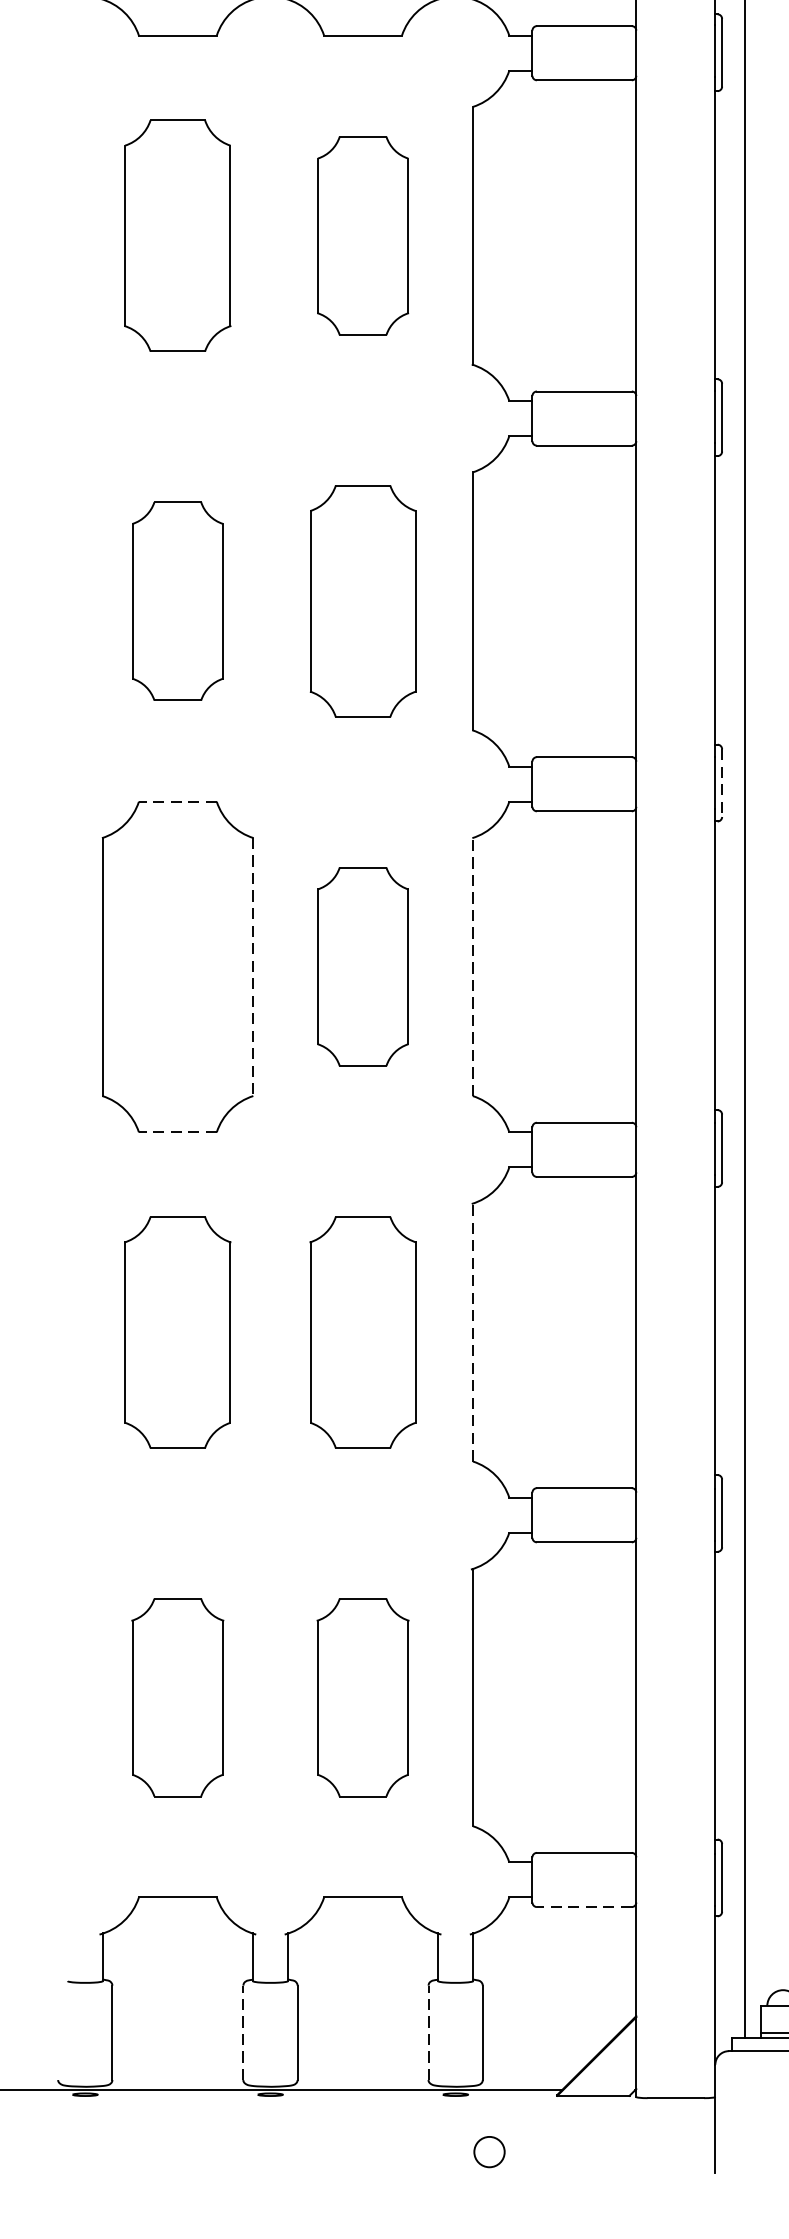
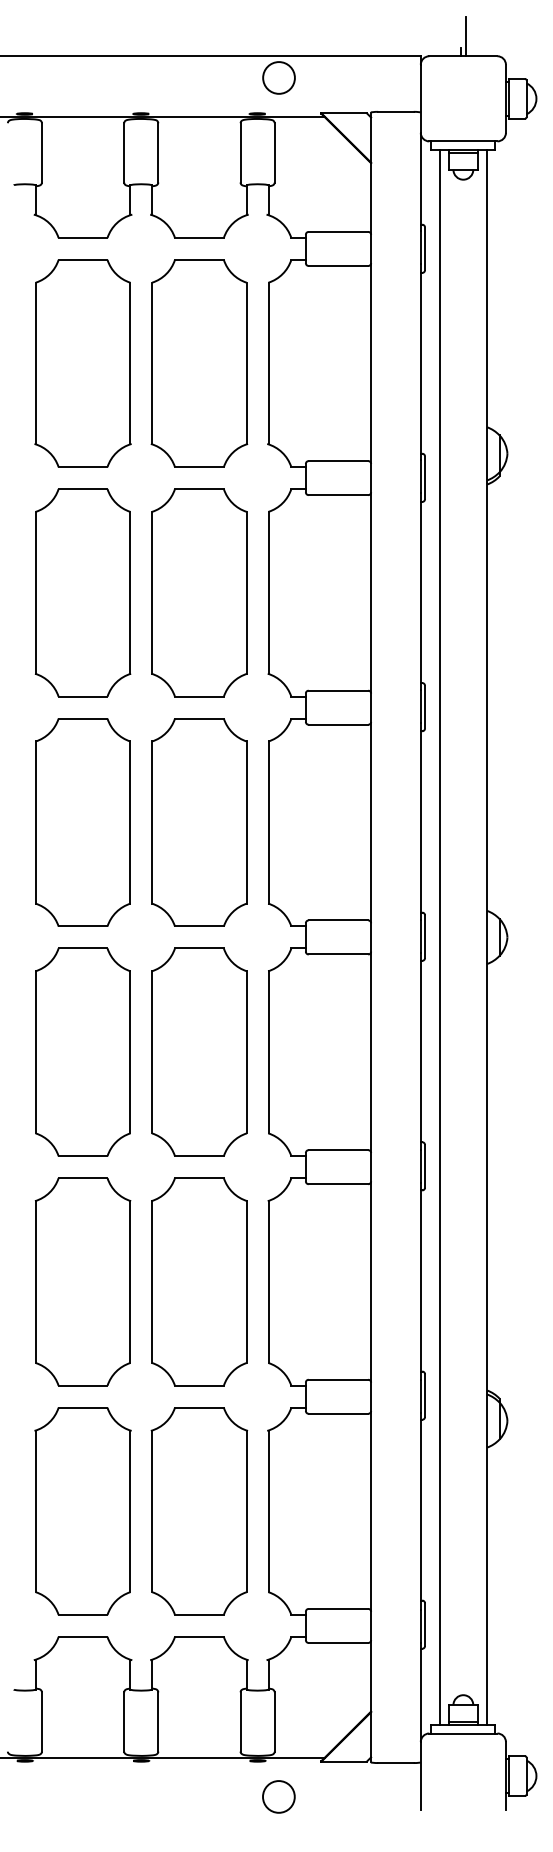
part: (176, 235) -> (82, 592), size x1.43
part: (363, 235) -> (199, 592), size x1.67
part: (176, 601) -> (82, 822), size x1.67
part: (363, 601) -> (199, 822), size x1.43
line: (722, 784) -> (425, 937), dashed -> solid
line: (176, 801) -> (82, 948), dashed -> solid
part: (363, 965) -> (199, 1051), size x1.67
line: (472, 965) -> (268, 1051), dashed -> solid
line: (253, 967) -> (130, 1052), dashed -> solid
line: (176, 1132) -> (82, 1156), dashed -> solid
part: (176, 1331) -> (82, 1281), size x1.43
part: (363, 1331) -> (199, 1281), size x1.43
line: (472, 1331) -> (268, 1281), dashed -> solid
part: (176, 1697) -> (82, 1511), size x1.67
part: (363, 1697) -> (199, 1511), size x1.67
line: (584, 1906) -> (338, 1642), dashed -> solid
line: (243, 2033) -> (124, 1722), dashed -> solid
line: (428, 2033) -> (240, 1722), dashed -> solid
circle: (488, 2151) -> (278, 1796), size x1.67

